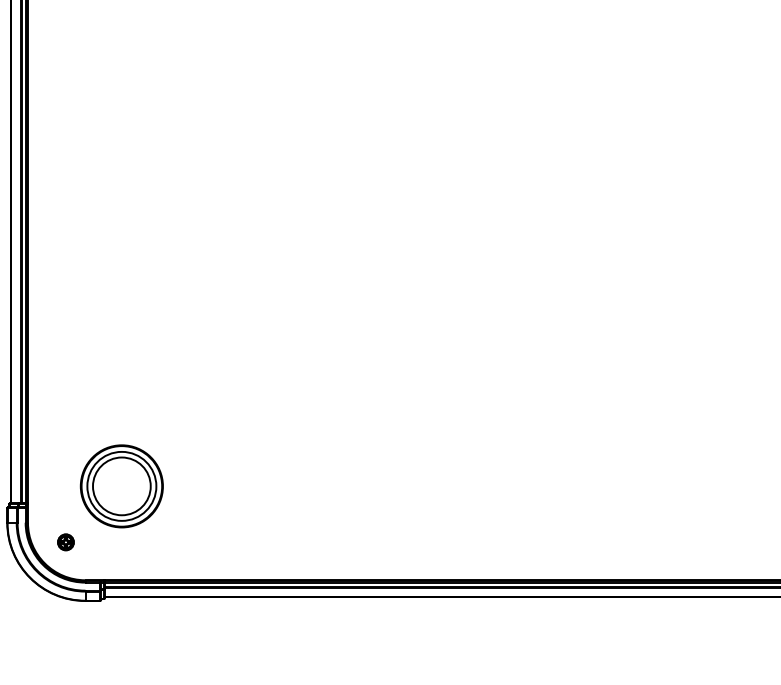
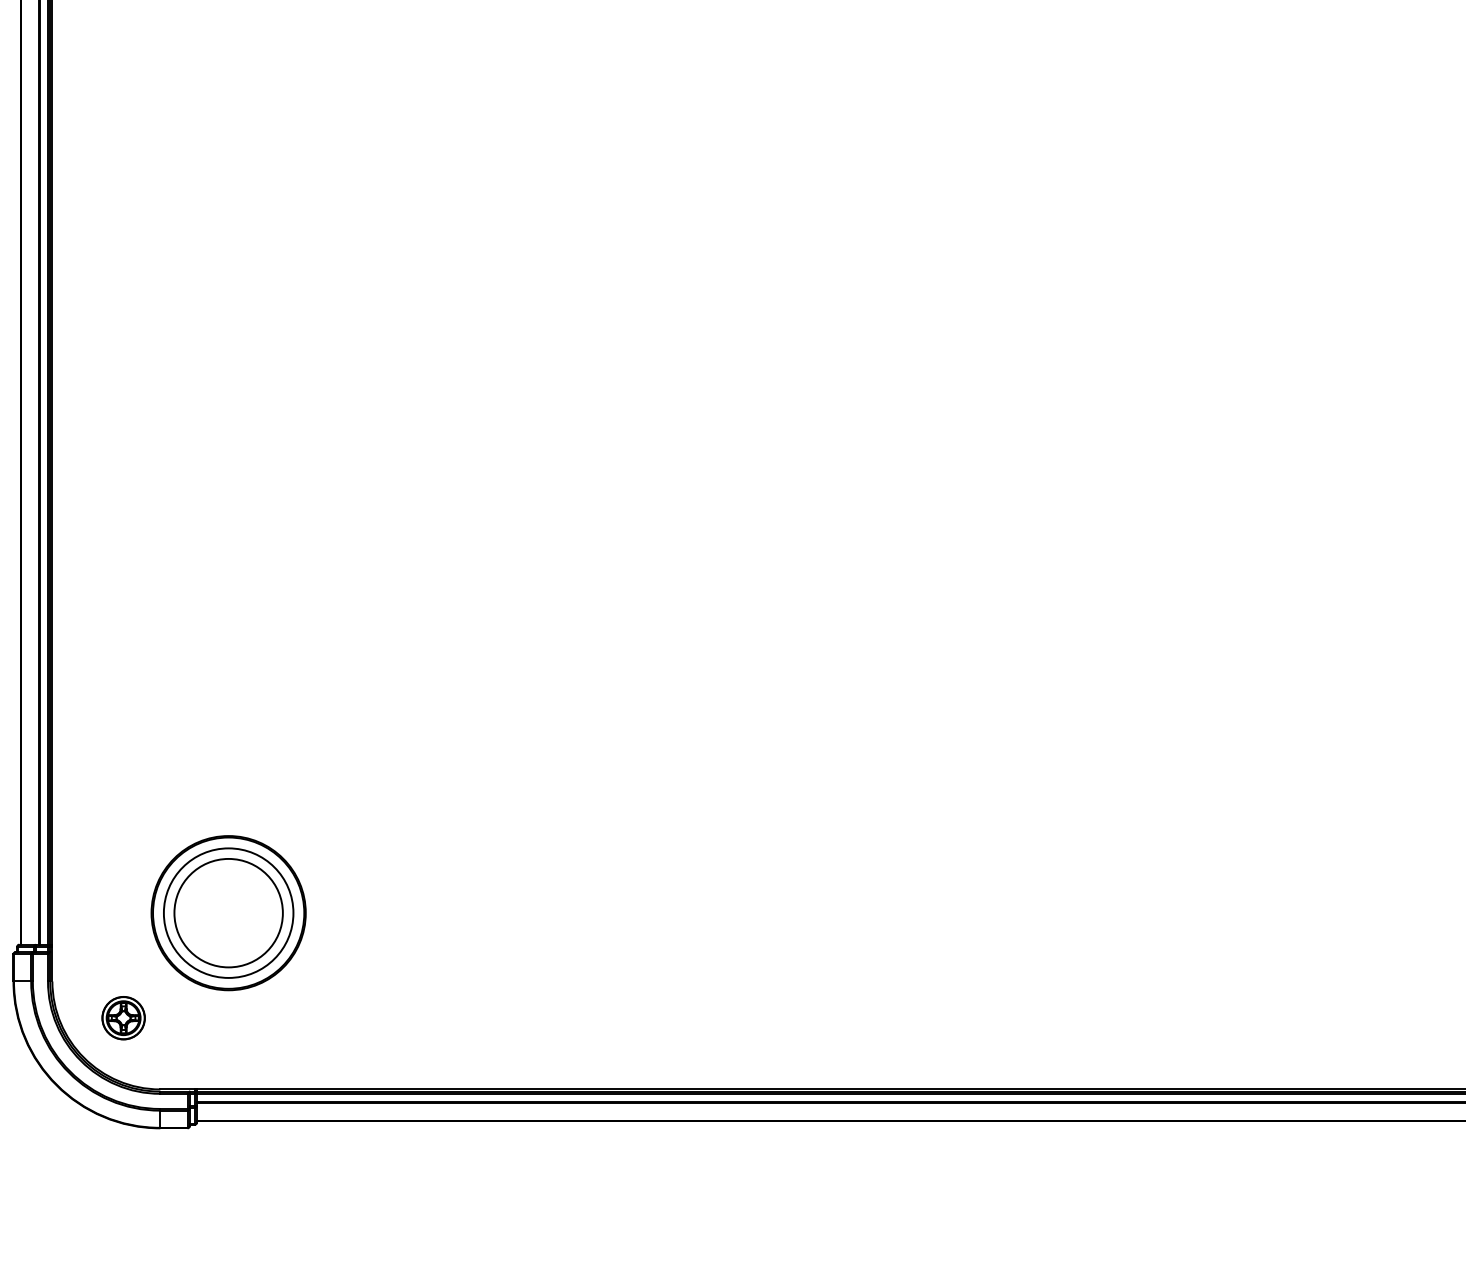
part: (65, 542) -> (122, 1018), size x1.43

